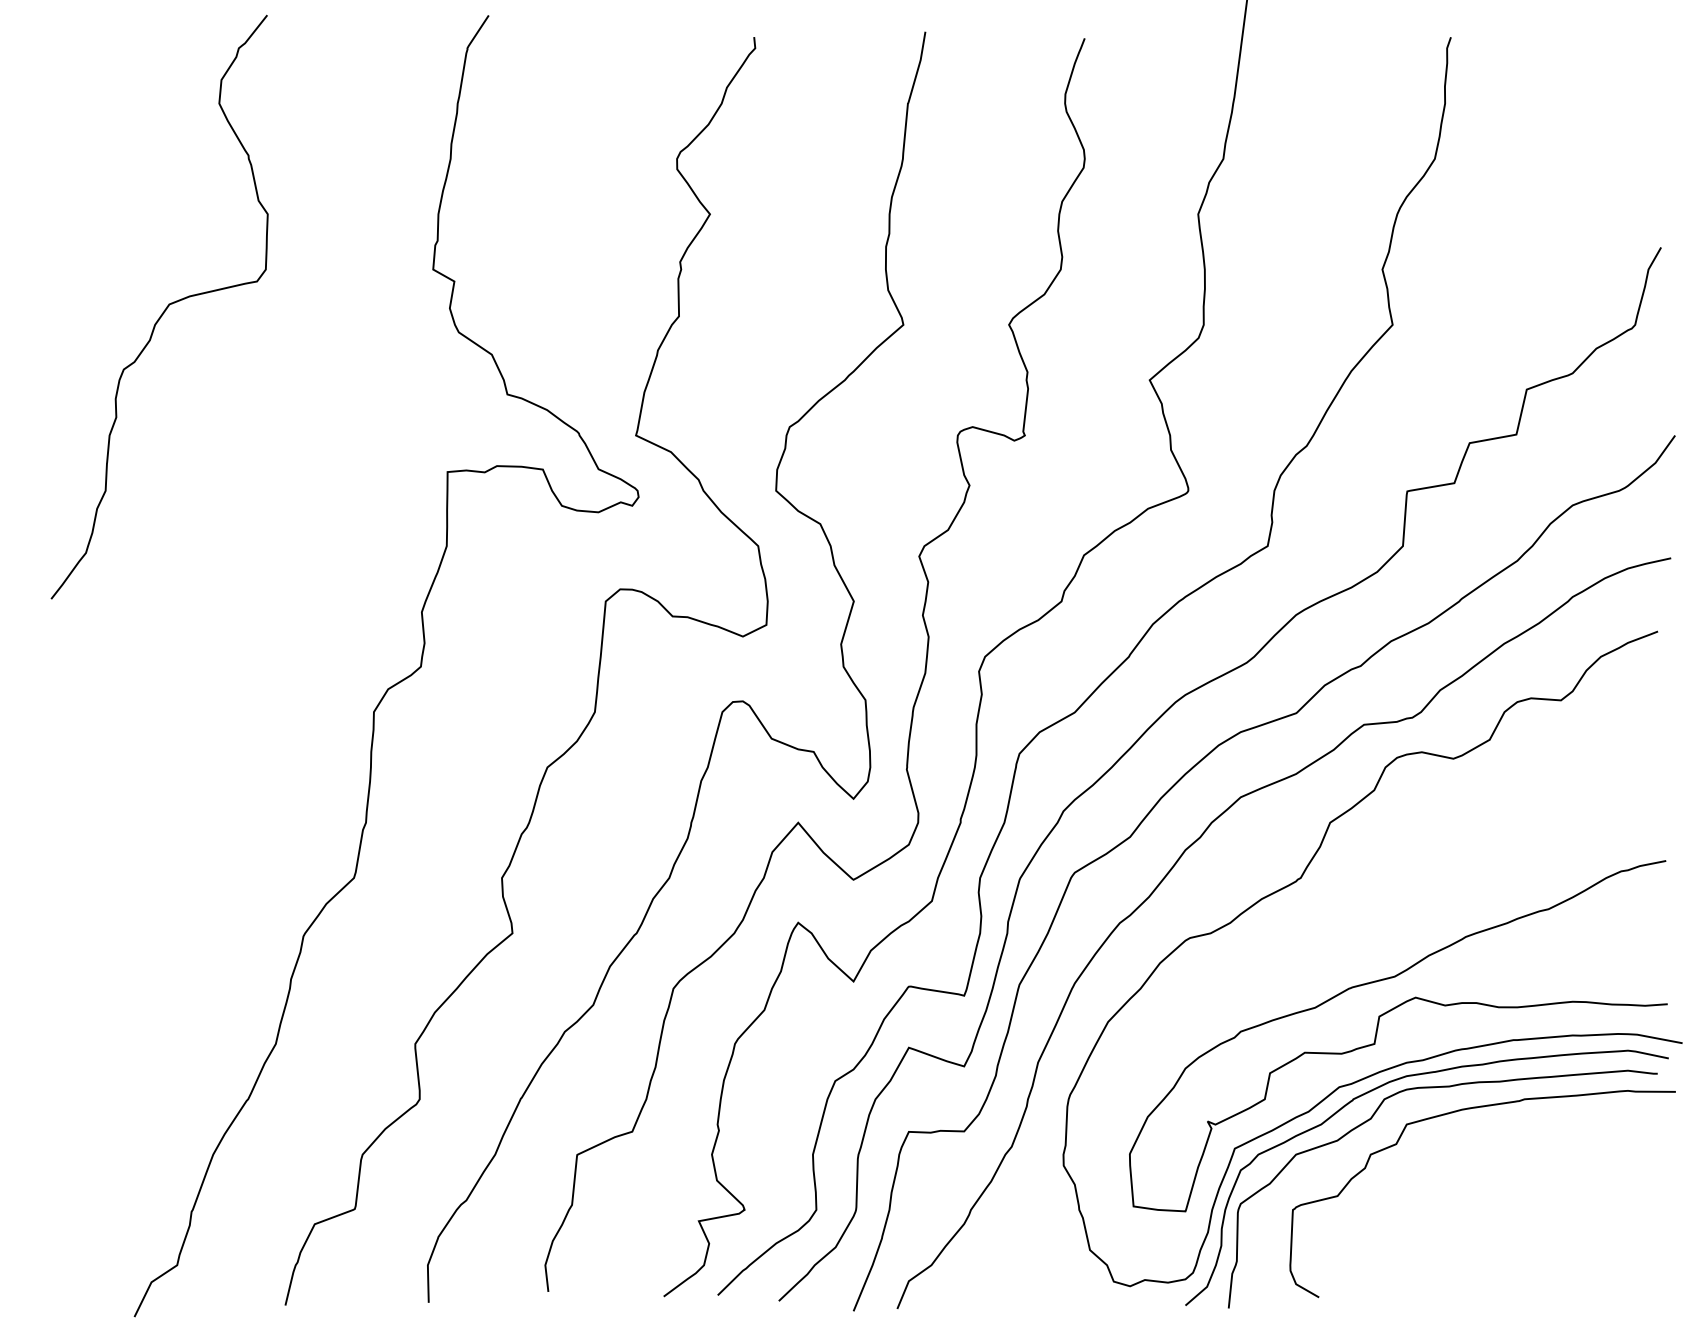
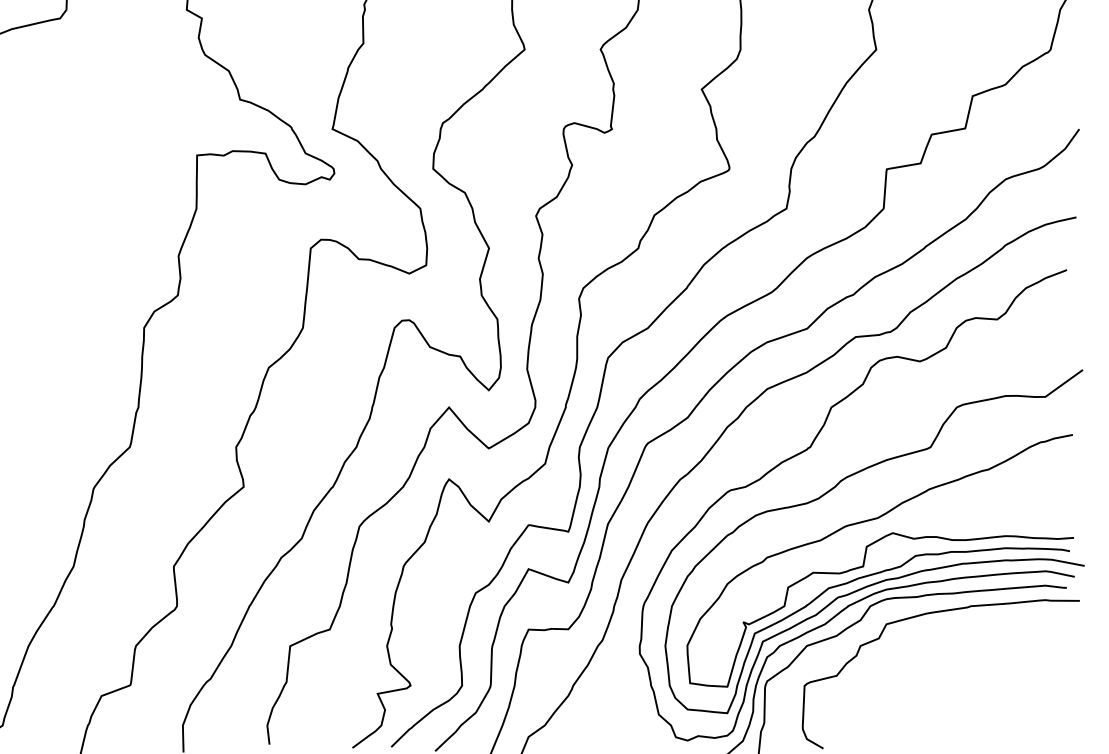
curve: (1402, 1049) -> (883, 570), added

